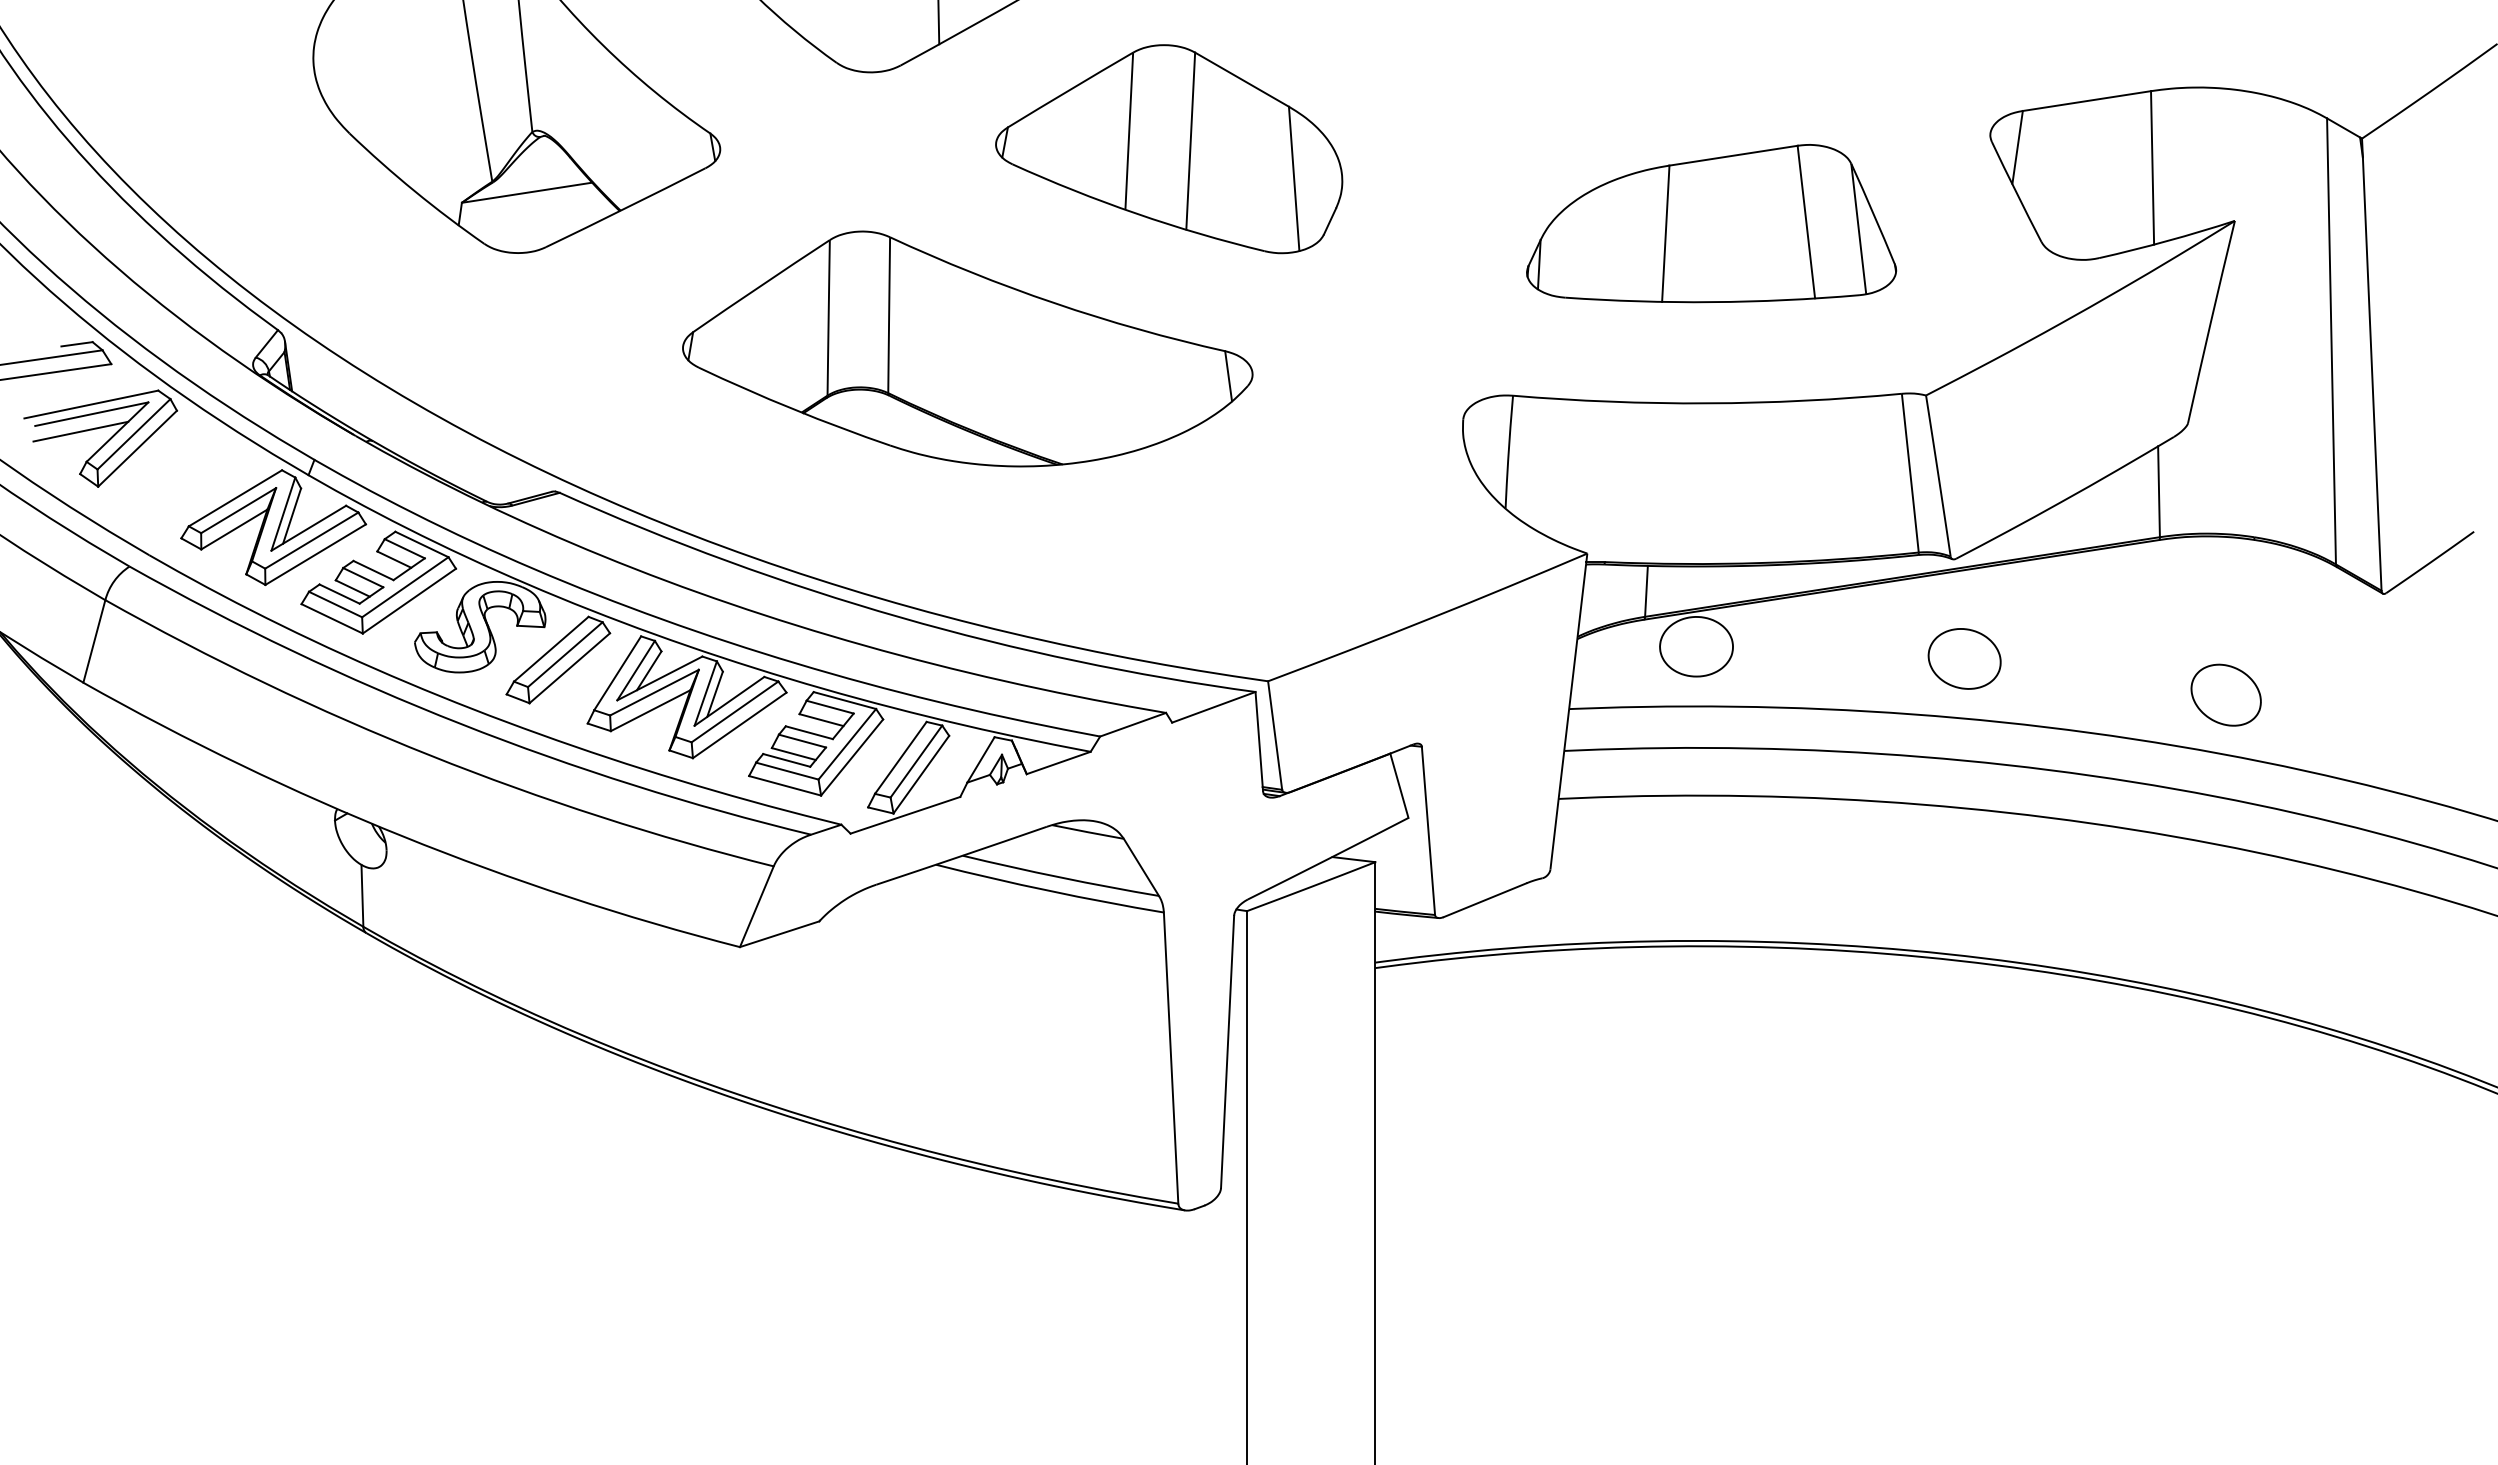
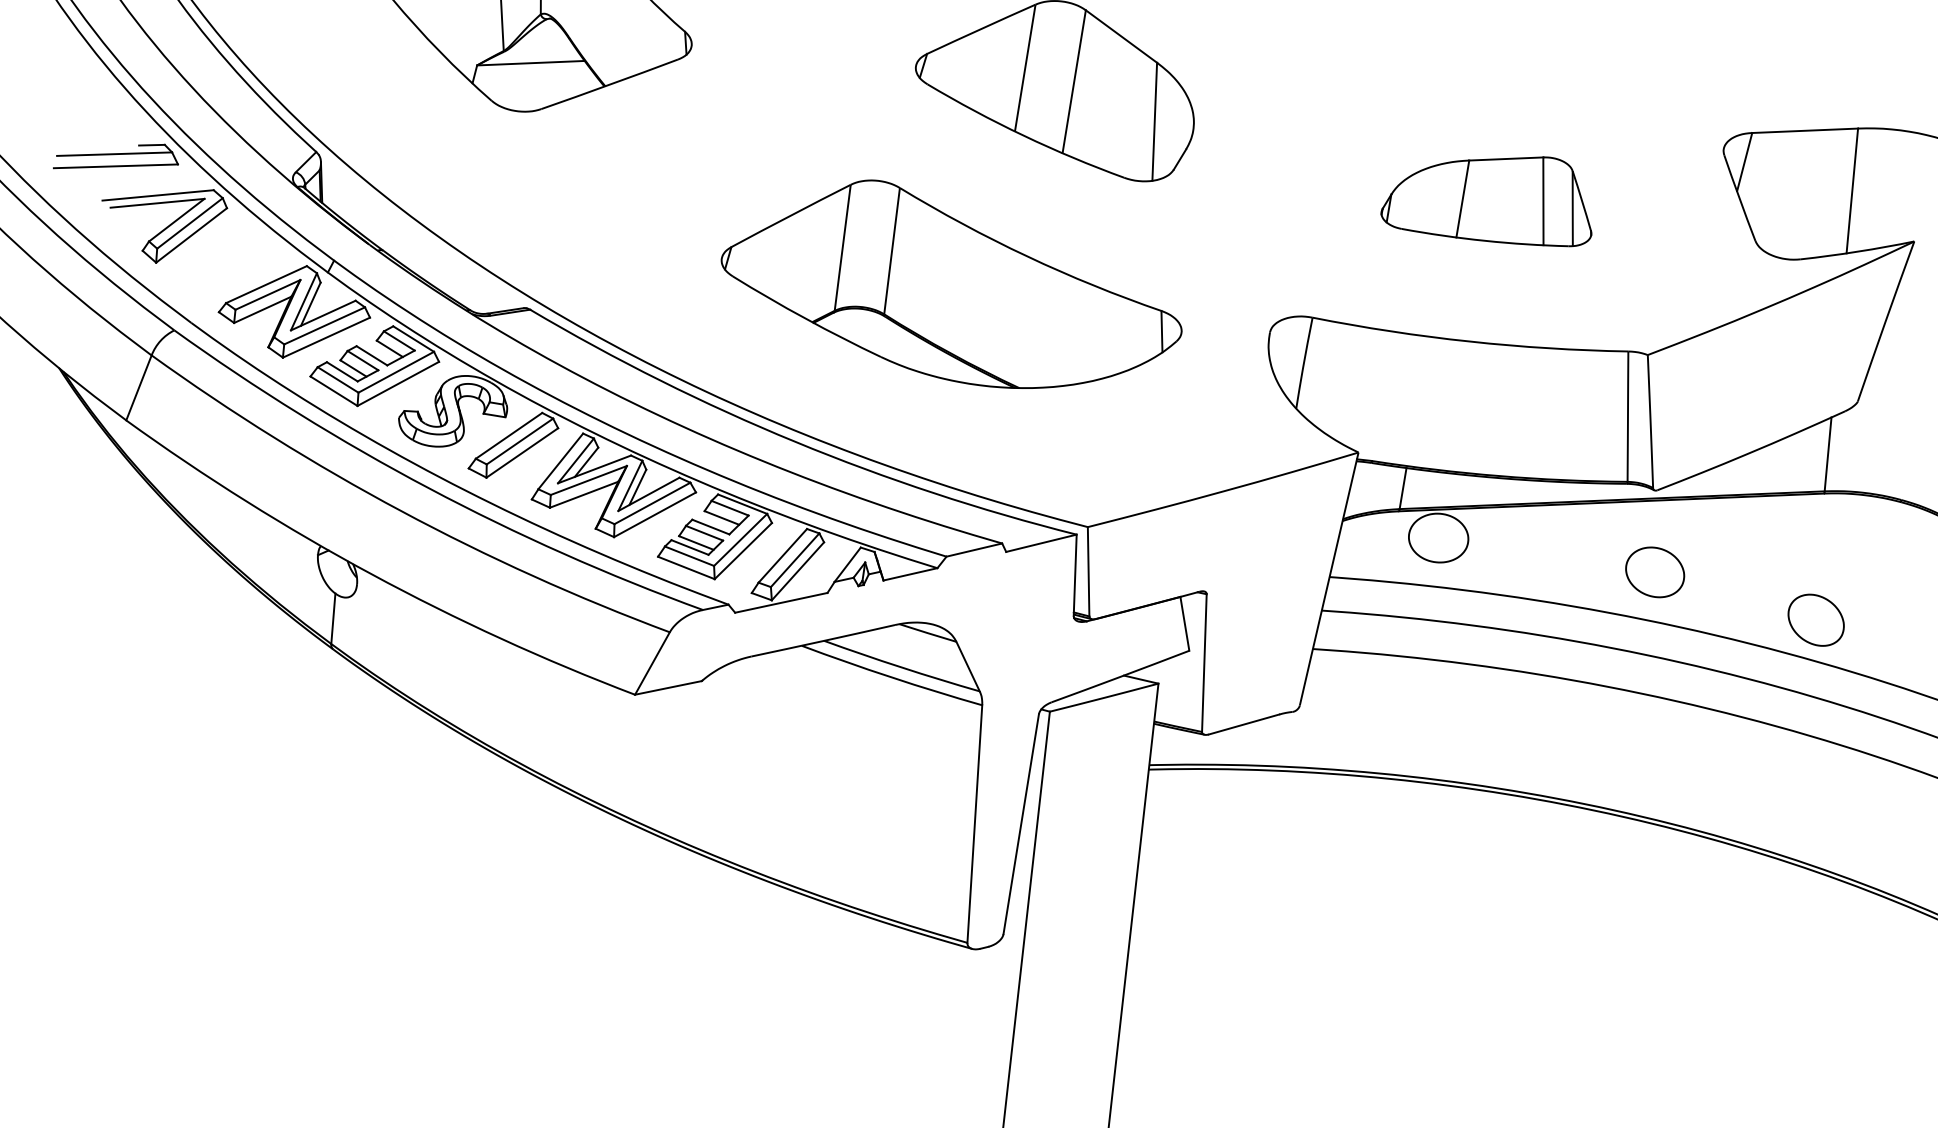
part: (1711, 223) -> (1489, 195), size x0.7
part: (967, 348) -> (952, 285), moved
line: (80, 431) -> (146, 216), removed
part: (2225, 694) -> (1815, 619), moved

